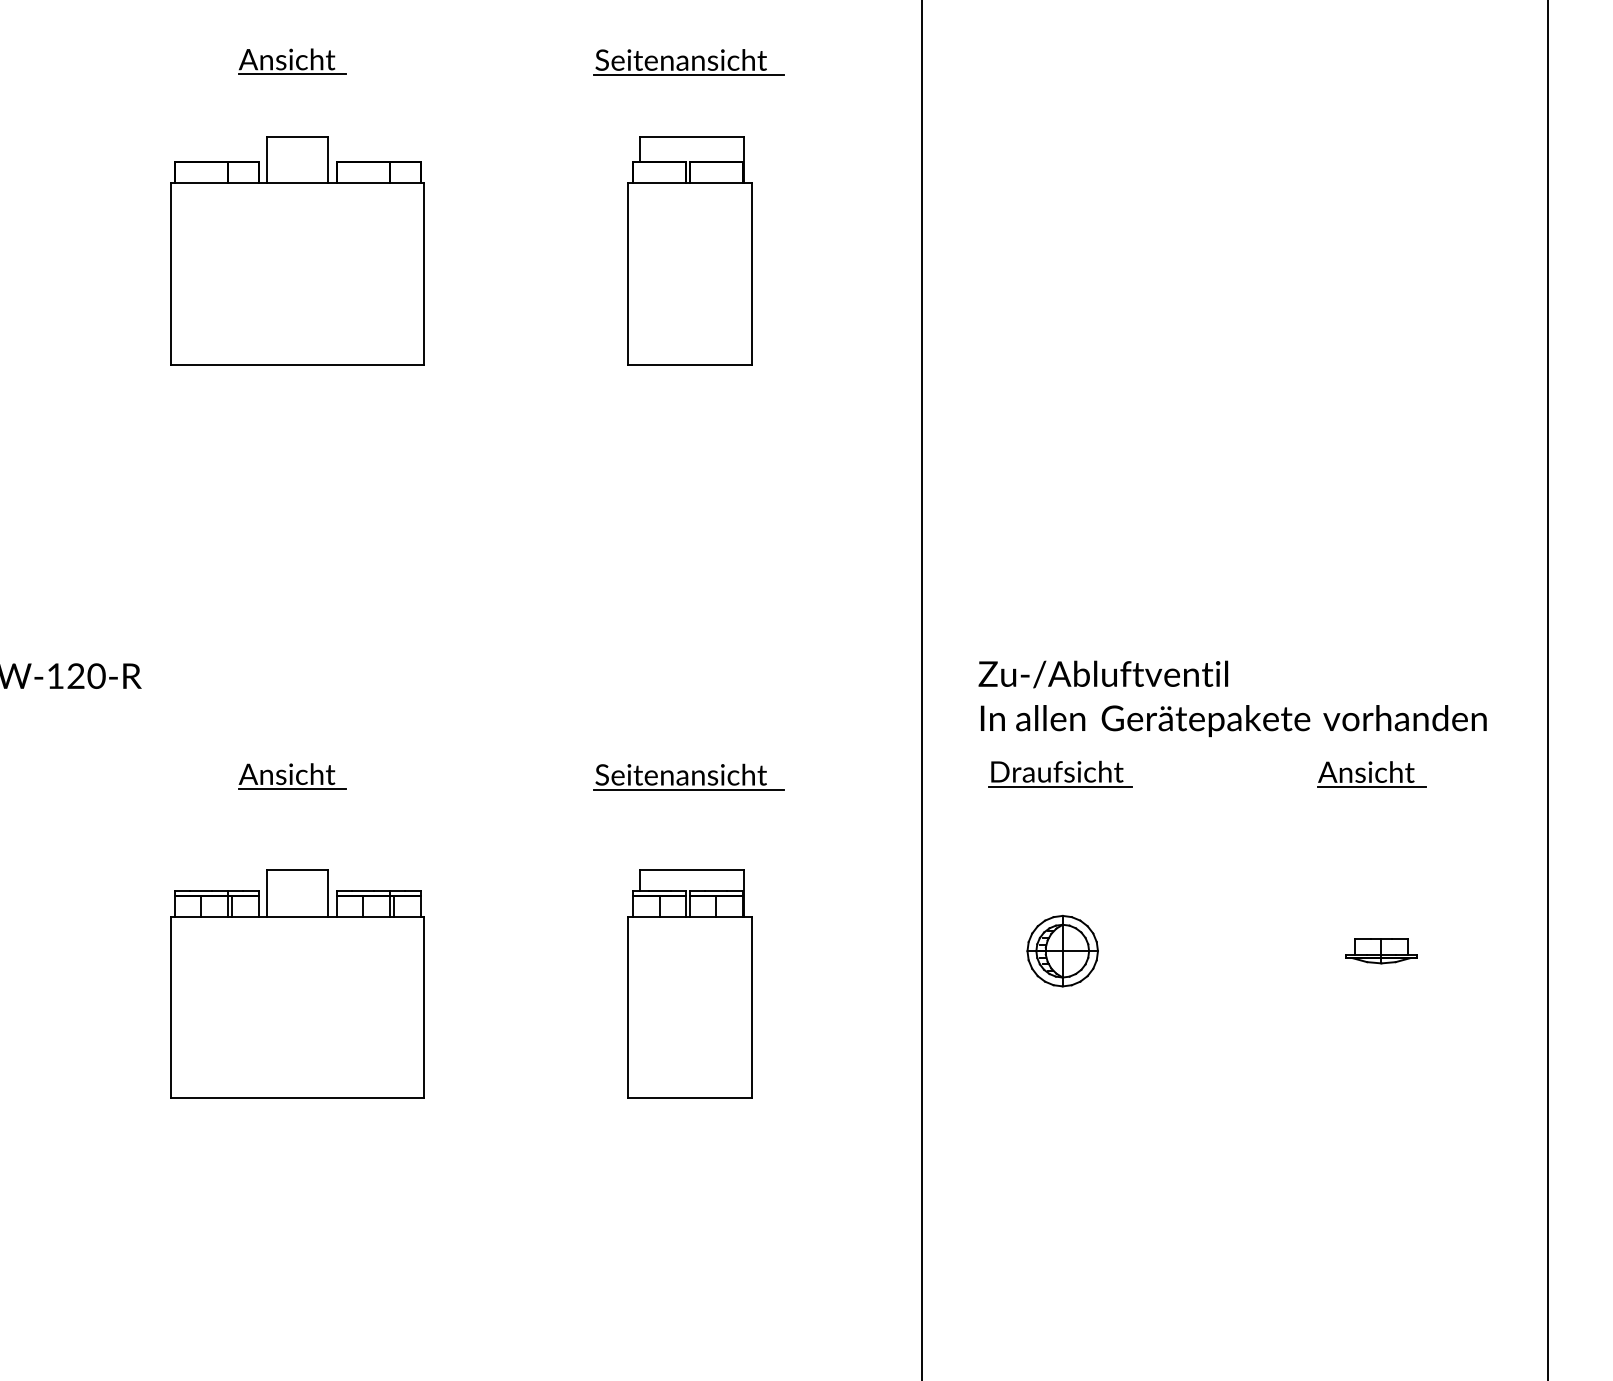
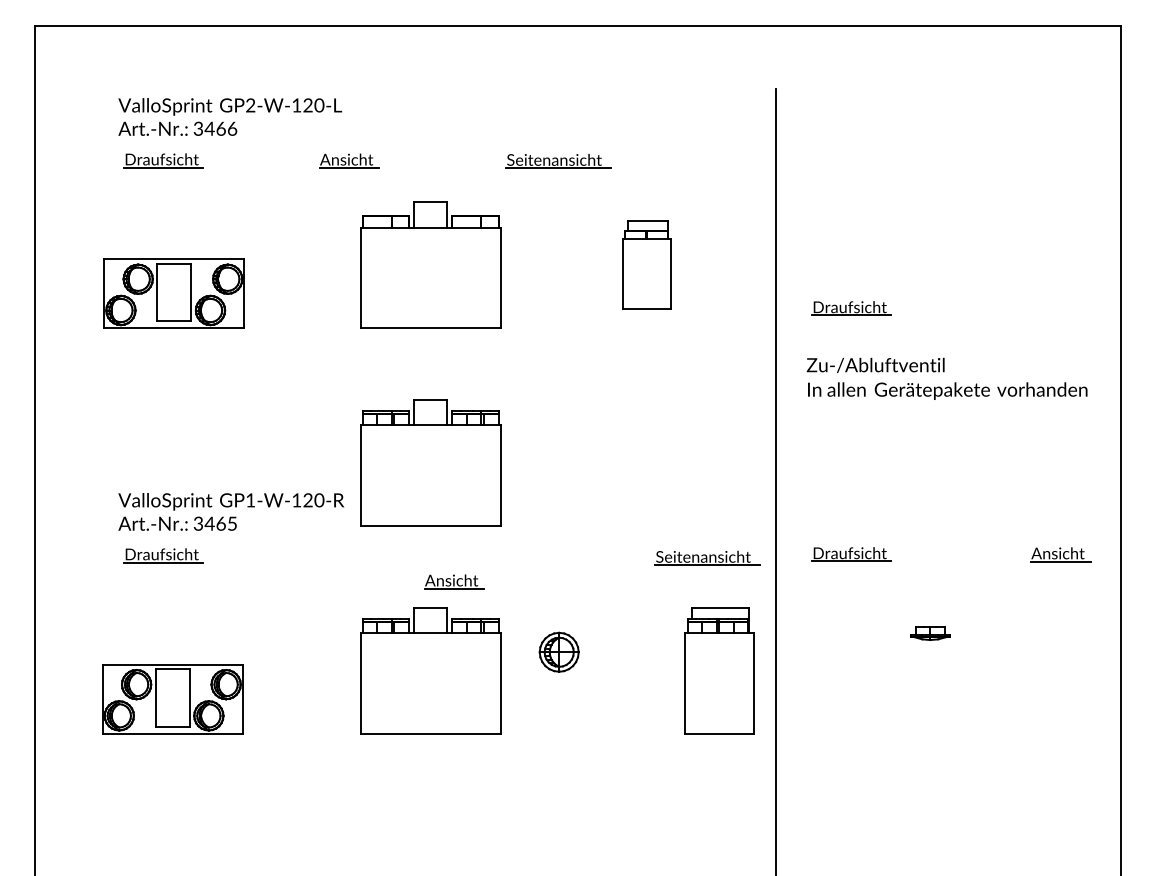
part: (292, 61) -> (349, 160), moved
part: (688, 62) -> (558, 161), moved
part: (690, 249) -> (647, 264), size x0.7
part: (1059, 328) -> (851, 308), added
part: (297, 607) -> (430, 462), added
text: (1231, 698) -> (946, 378), moved
part: (1370, 774) -> (1060, 554), moved
part: (292, 775) -> (454, 581), moved
part: (688, 775) -> (707, 557), moved
part: (1061, 949) -> (558, 651), moved
part: (1381, 951) -> (930, 633), moved
part: (690, 984) -> (719, 670), moved

